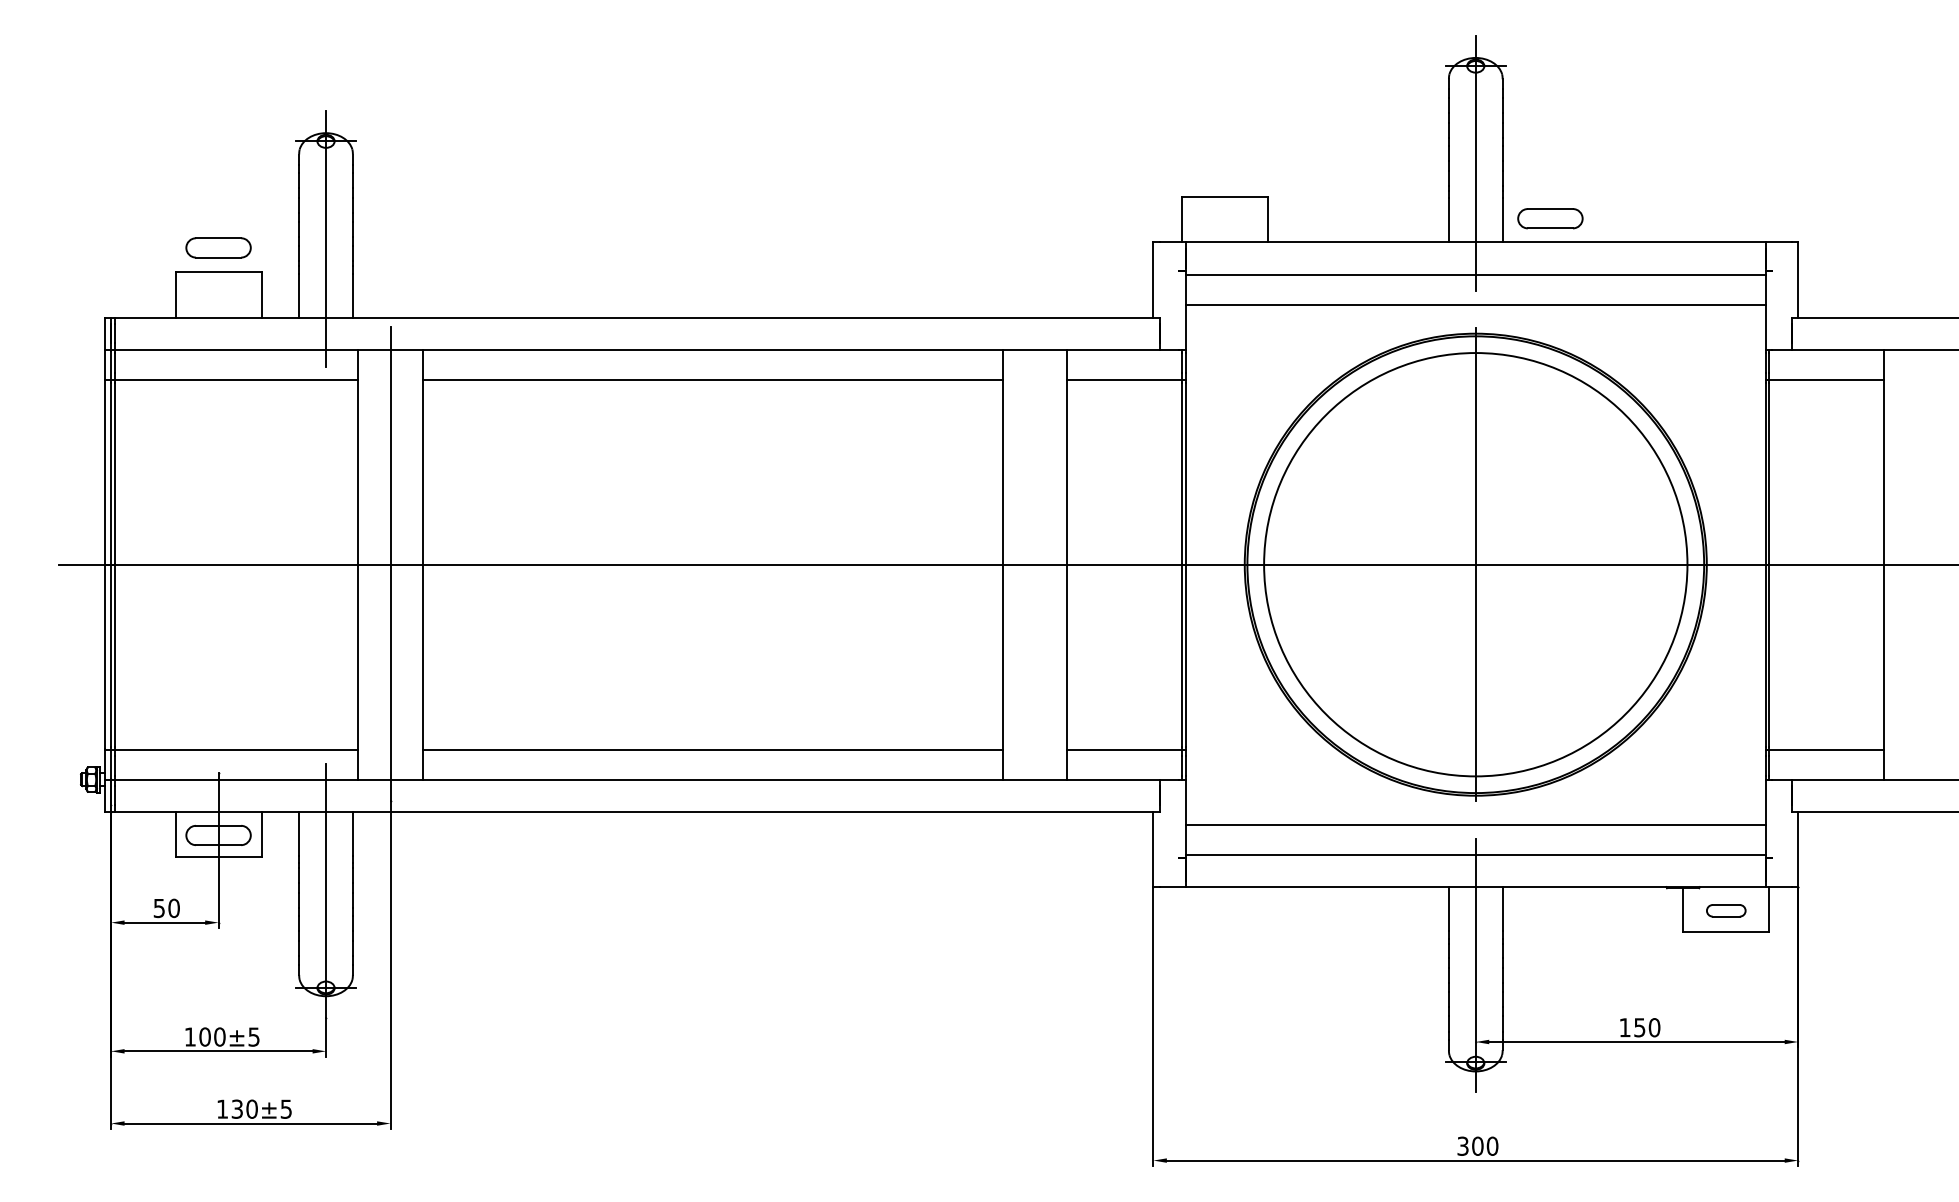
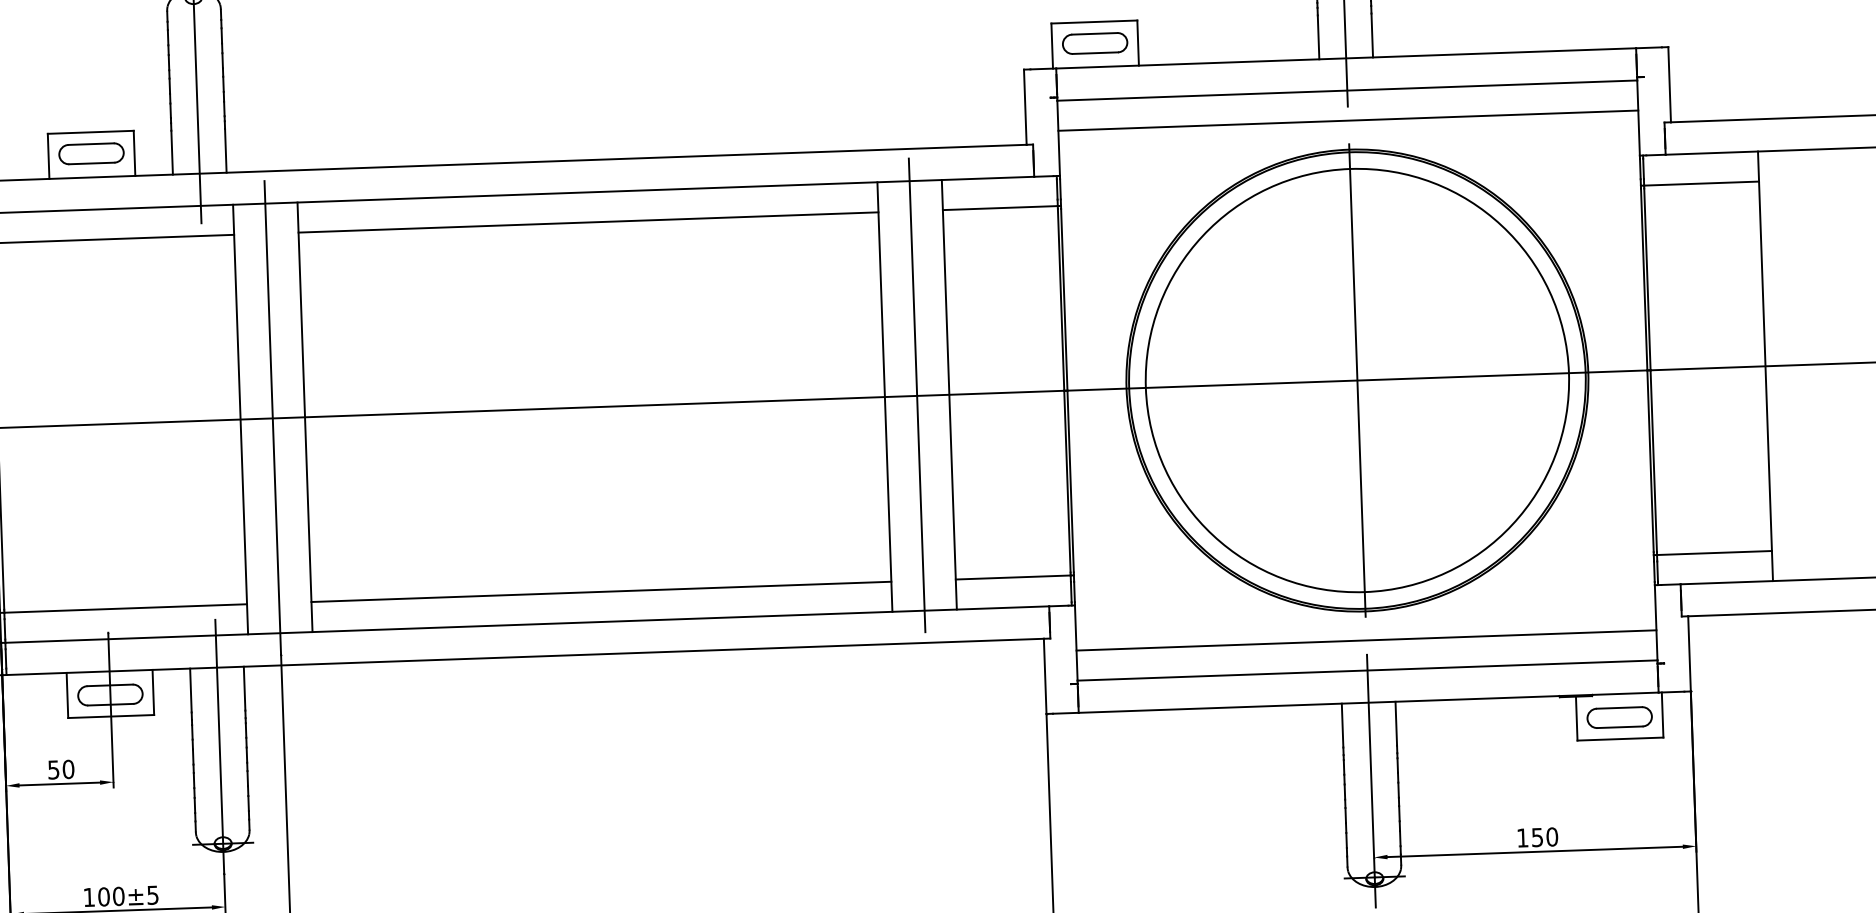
part: (1550, 218) -> (1095, 43), moved
part: (218, 247) -> (91, 153), moved
line: (1035, 564) -> (917, 395), added
part: (1726, 910) -> (1620, 717), size x1.67

